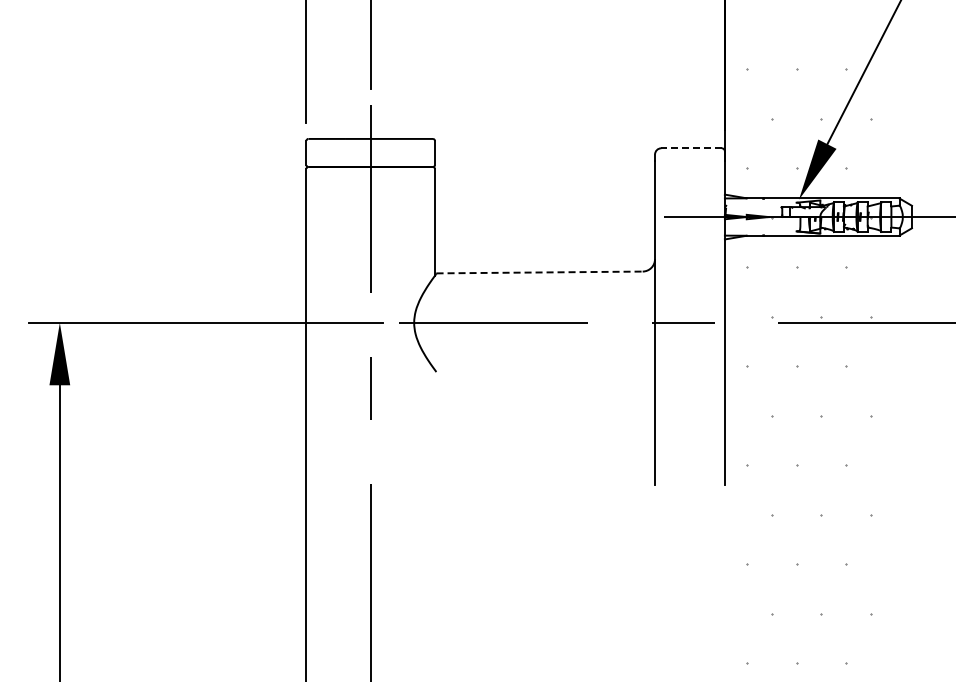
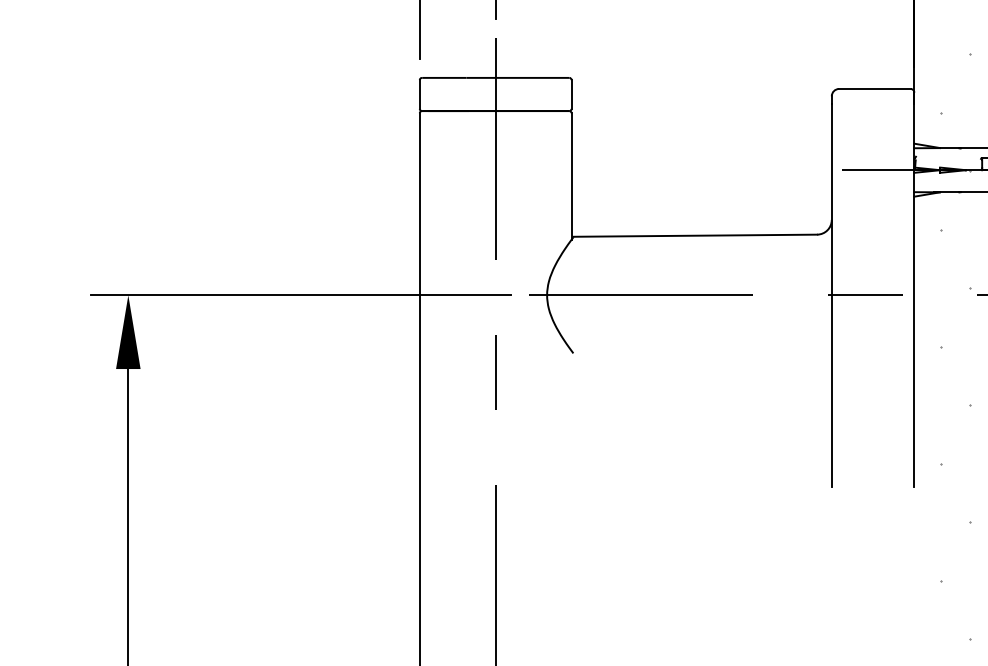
line: (691, 148) -> (874, 89), dashed -> solid
line: (540, 272) -> (696, 235), dashed -> solid

